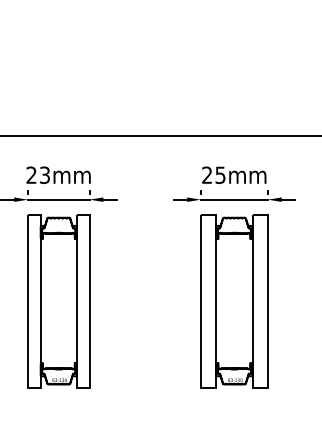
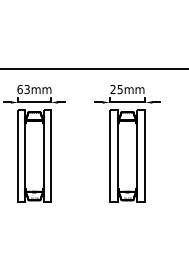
text: (30, 175) -> (19, 89), 23mm -> 63mm

